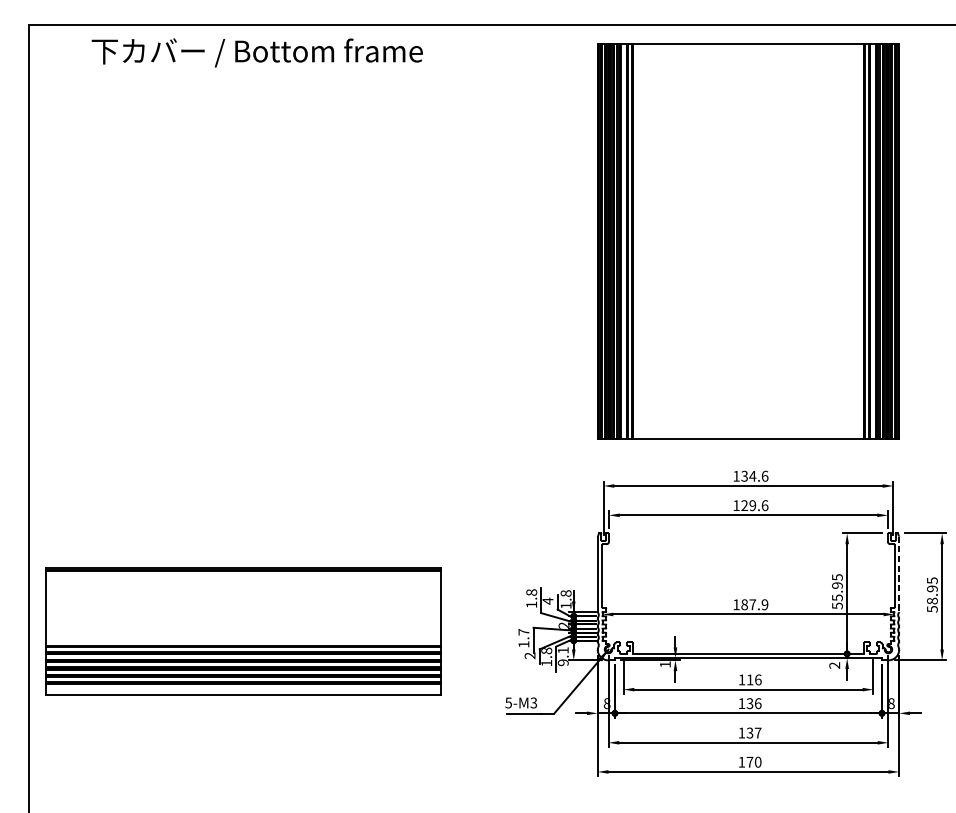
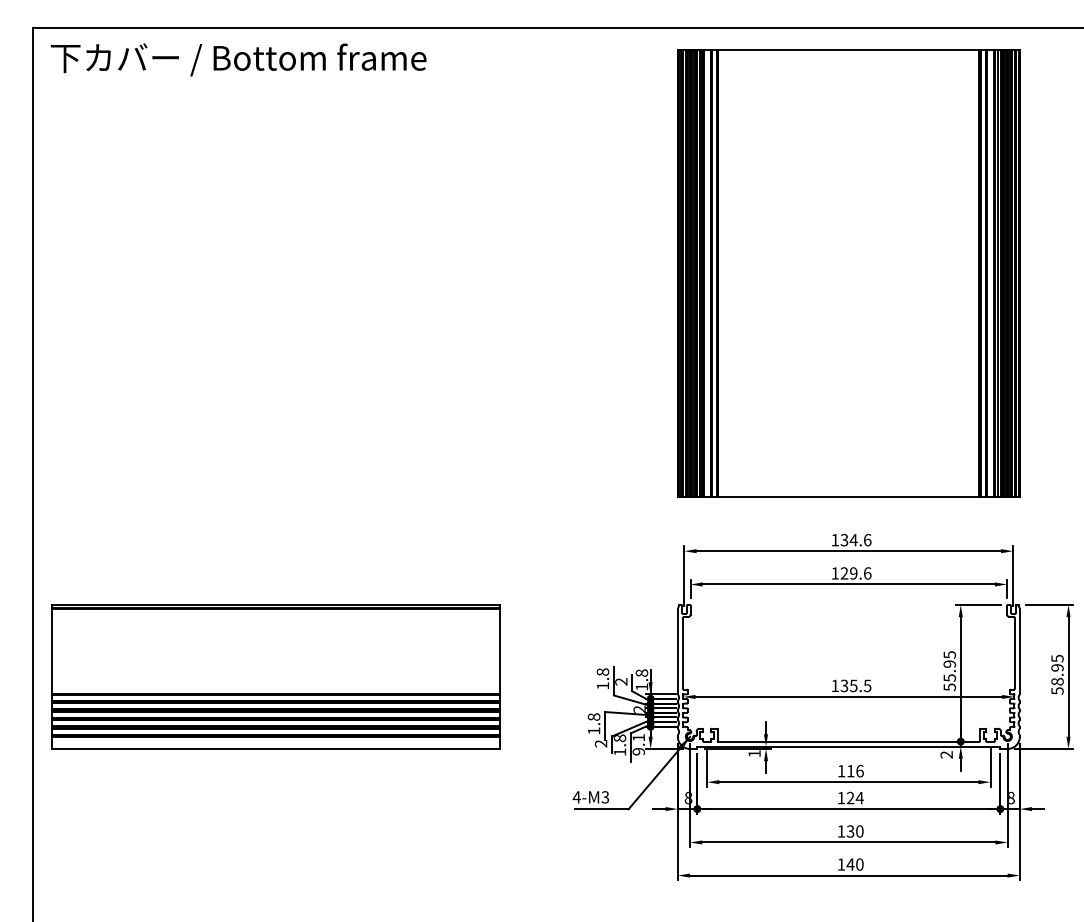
text: (257, 52) -> (238, 59), moved
line: (898, 574) -> (1019, 651), dashed -> solid
text: (548, 600) -> (621, 681), 4 -> 2
text: (754, 604) -> (855, 685), 187.9 -> 135.5
part: (243, 630) -> (275, 676), moved
text: (523, 631) -> (593, 716), 1.7 -> 1.8
text: (508, 703) -> (576, 797), 5-M3 -> 4-M3
text: (753, 703) -> (854, 797), 136 -> 124
text: (757, 733) -> (859, 831), 137 -> 130
text: (749, 762) -> (850, 864), 170 -> 140

